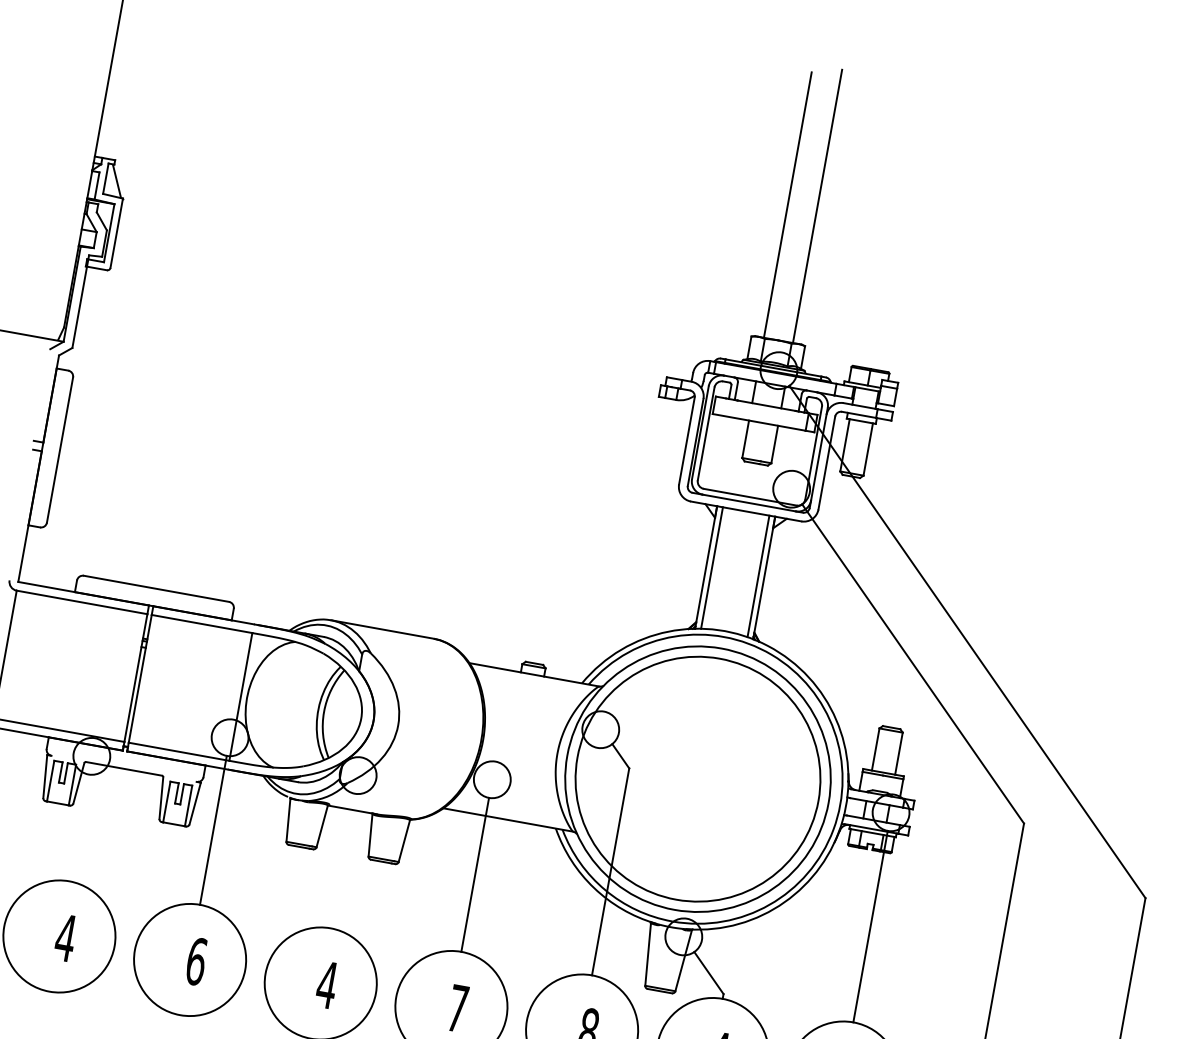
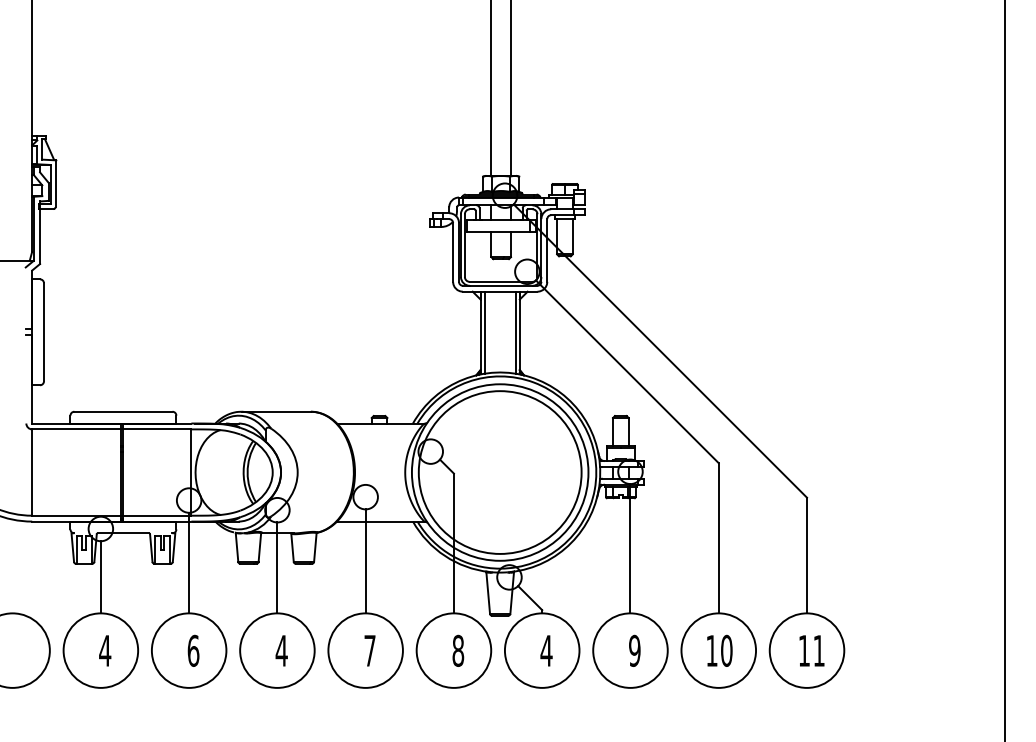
line: (78, 828) -> (100, 577), added
line: (343, 860) -> (277, 567), added

